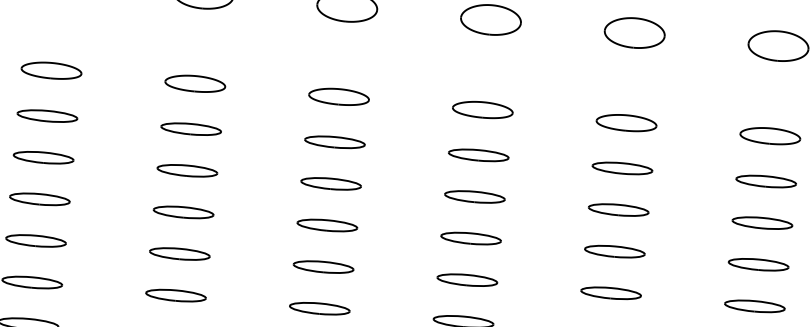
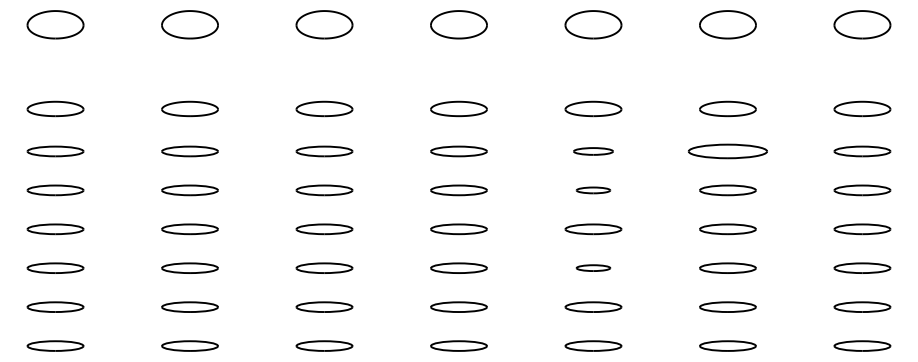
part: (478, 155) -> (593, 151), size x0.7
part: (621, 168) -> (727, 151), size x1.4
part: (474, 197) -> (593, 190), size x0.6
part: (467, 279) -> (593, 267), size x0.6

